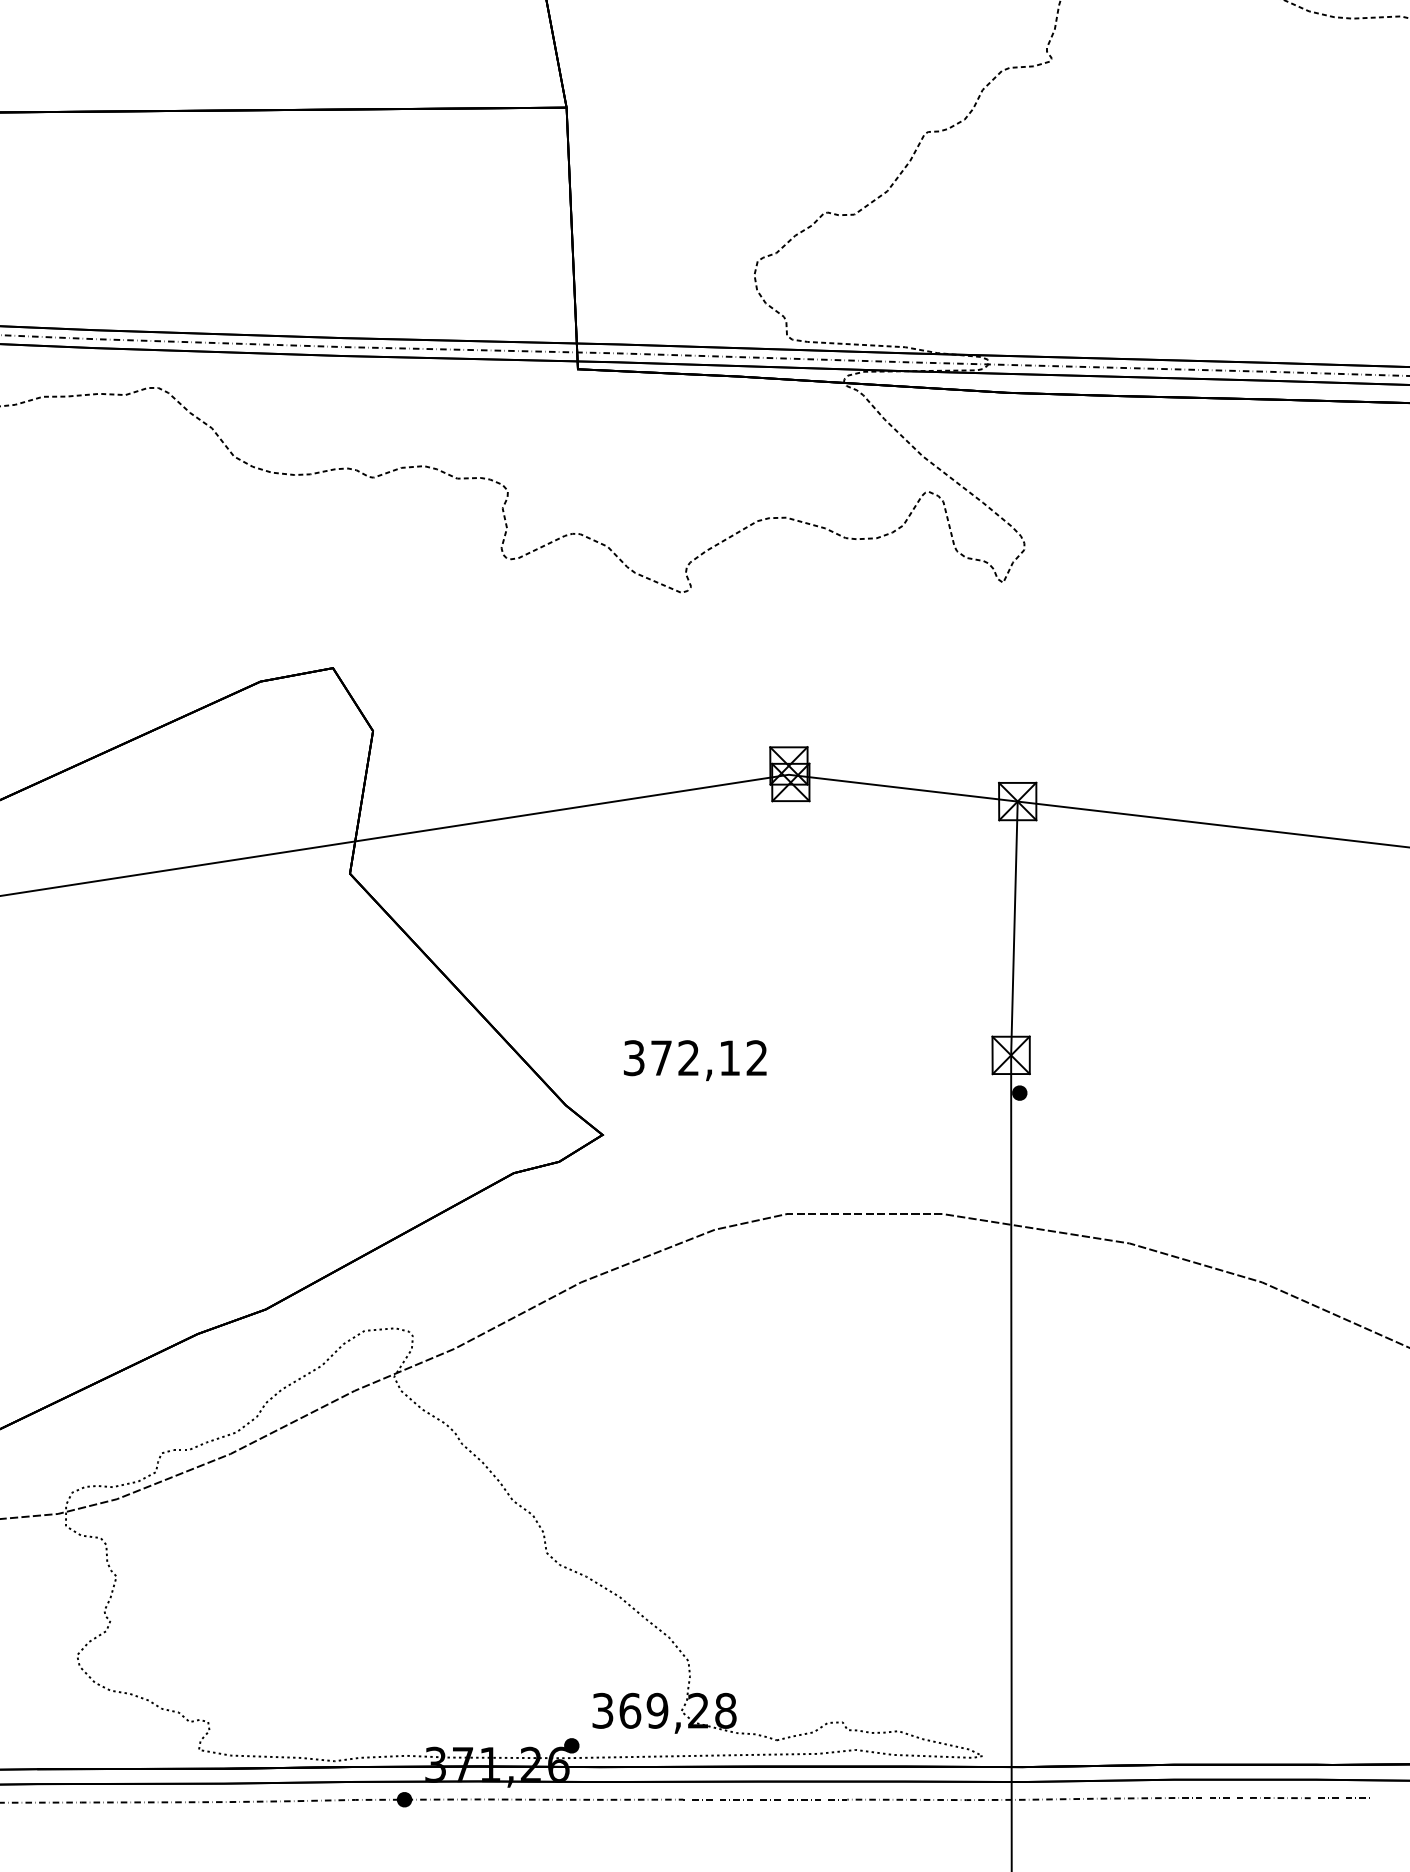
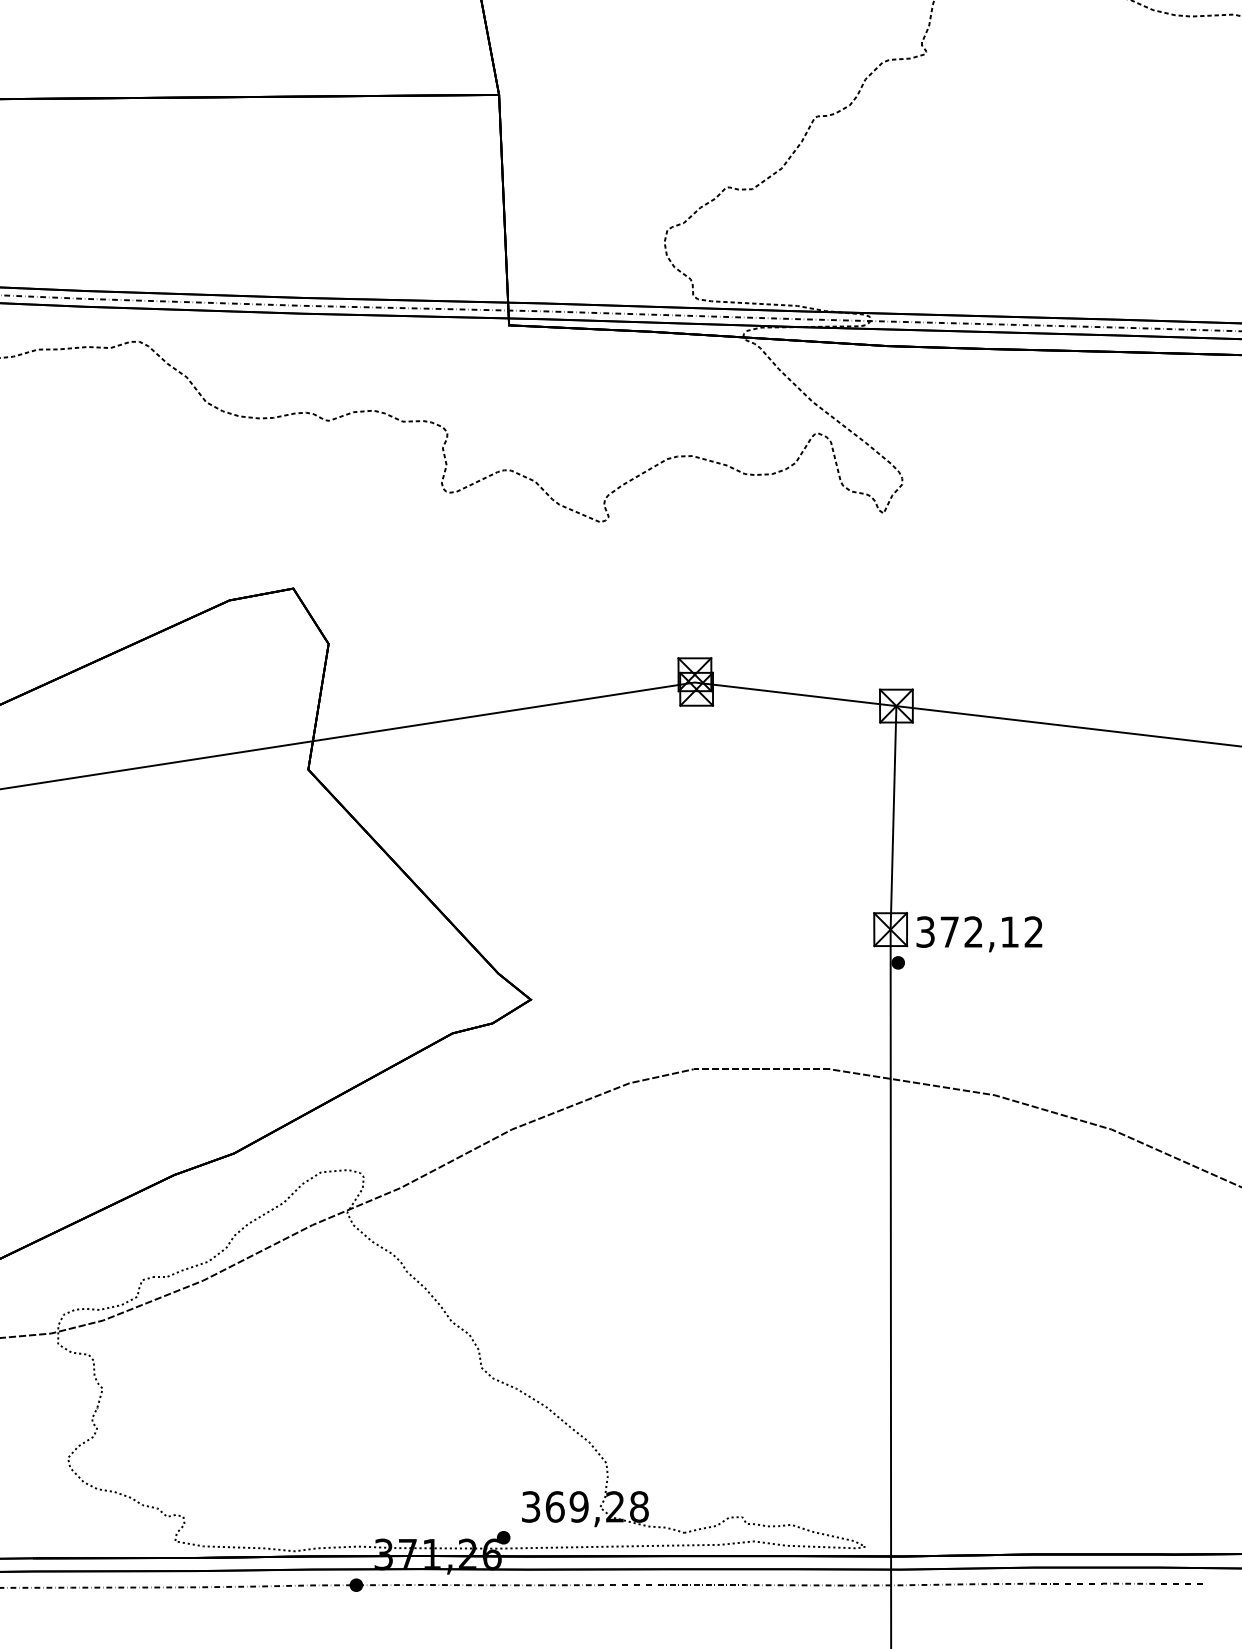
text: (695, 1060) -> (979, 934), moved

